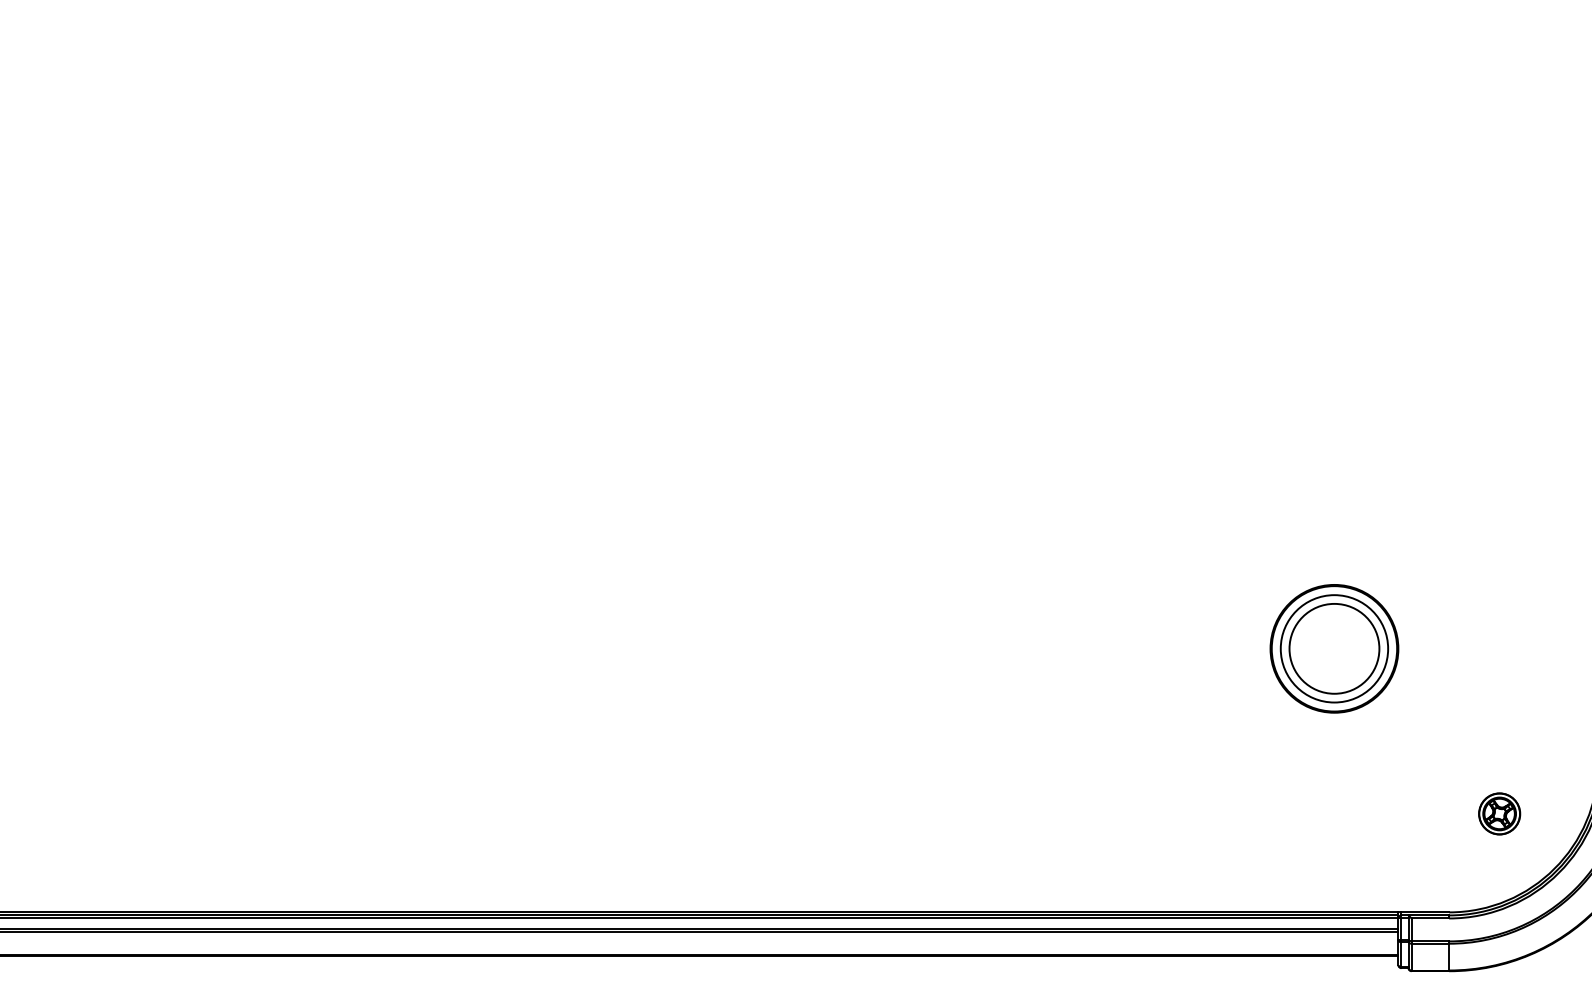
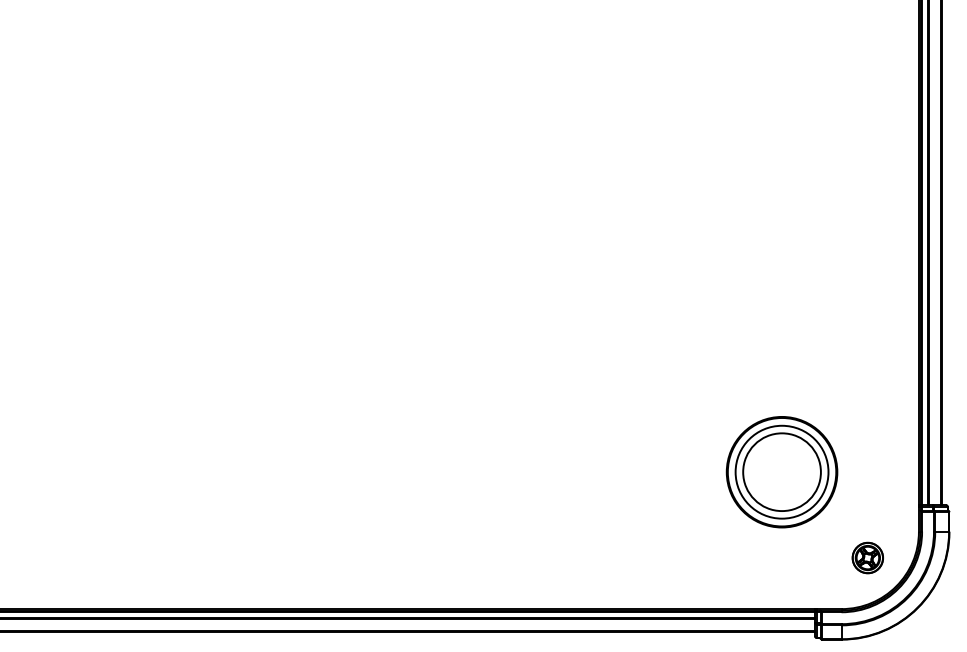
part: (1333, 649) -> (781, 472), size x1.67
part: (1499, 812) -> (867, 557), size x1.43

